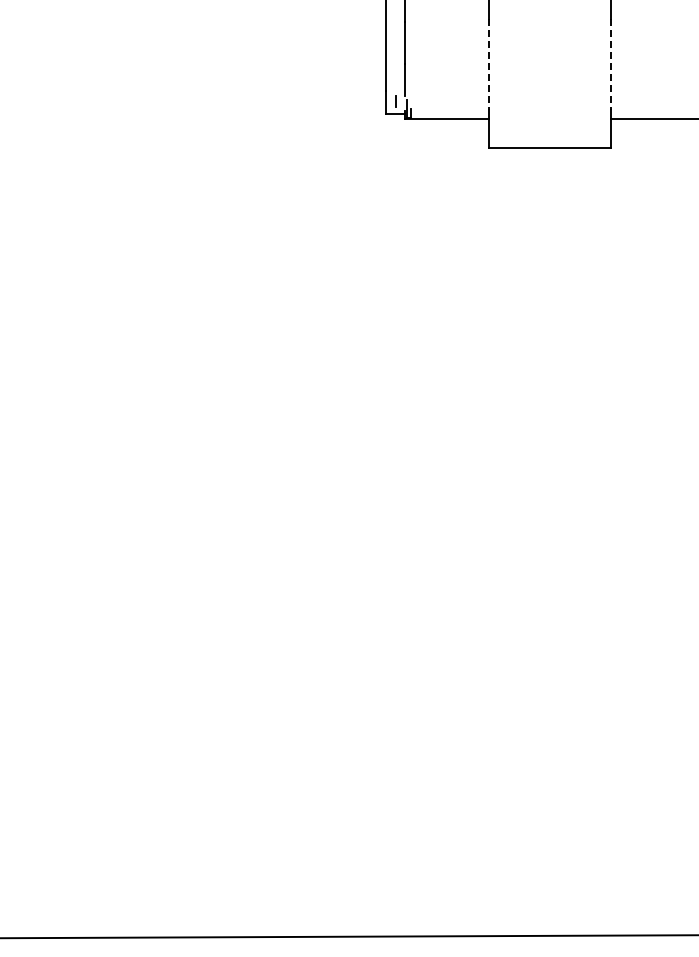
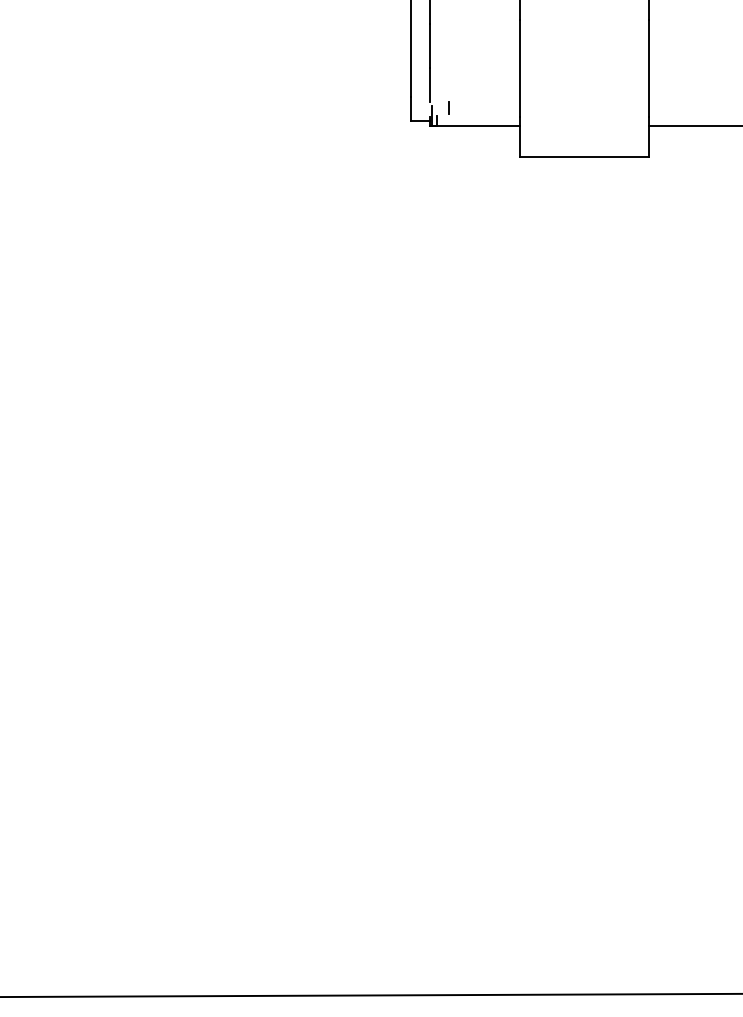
line: (489, 64) -> (520, 68), dashed -> solid
line: (610, 64) -> (648, 68), dashed -> solid
line: (395, 101) -> (449, 107), moved

